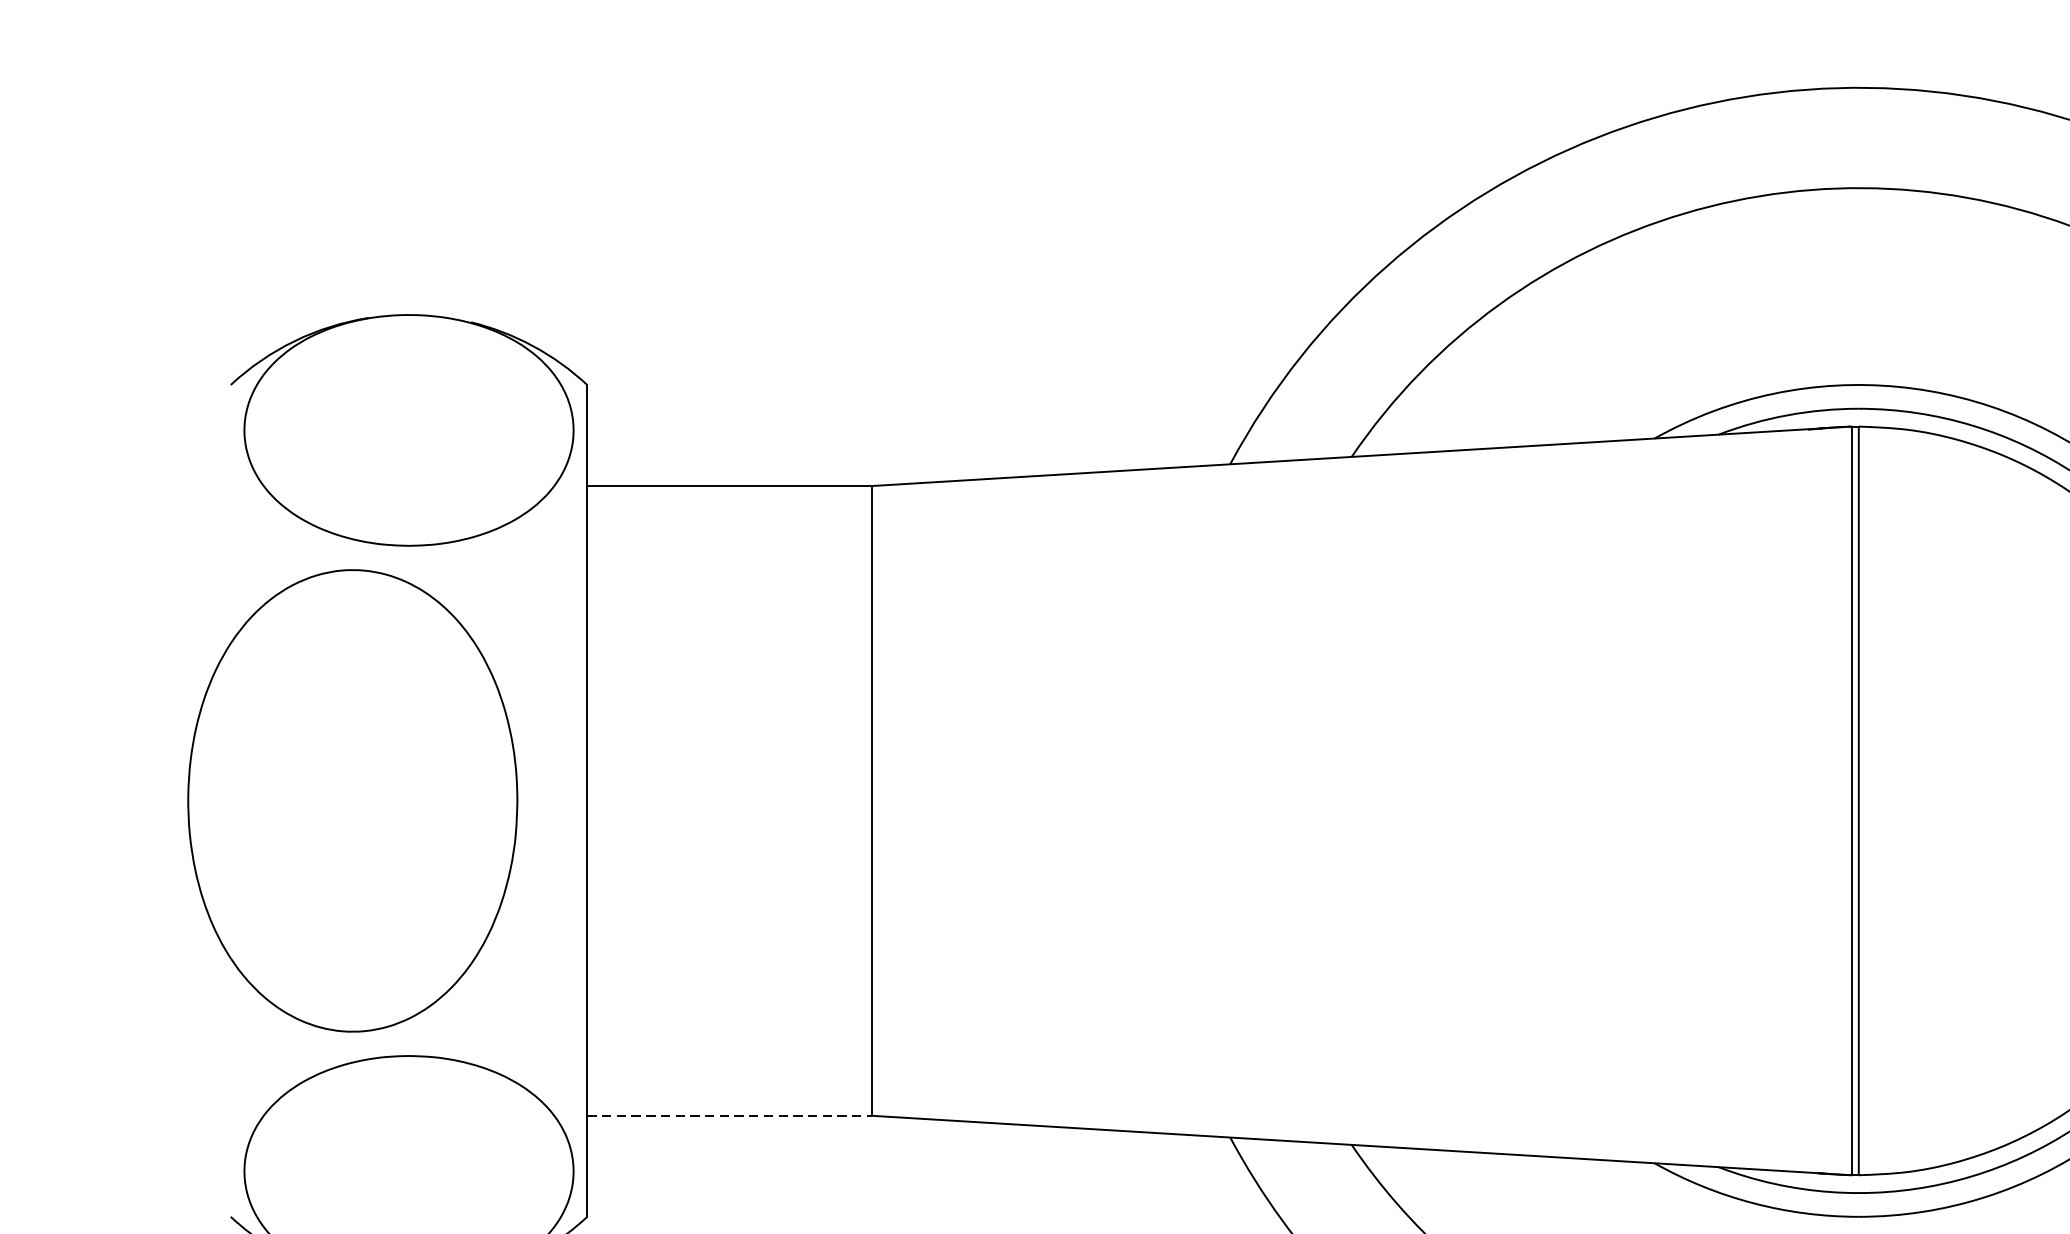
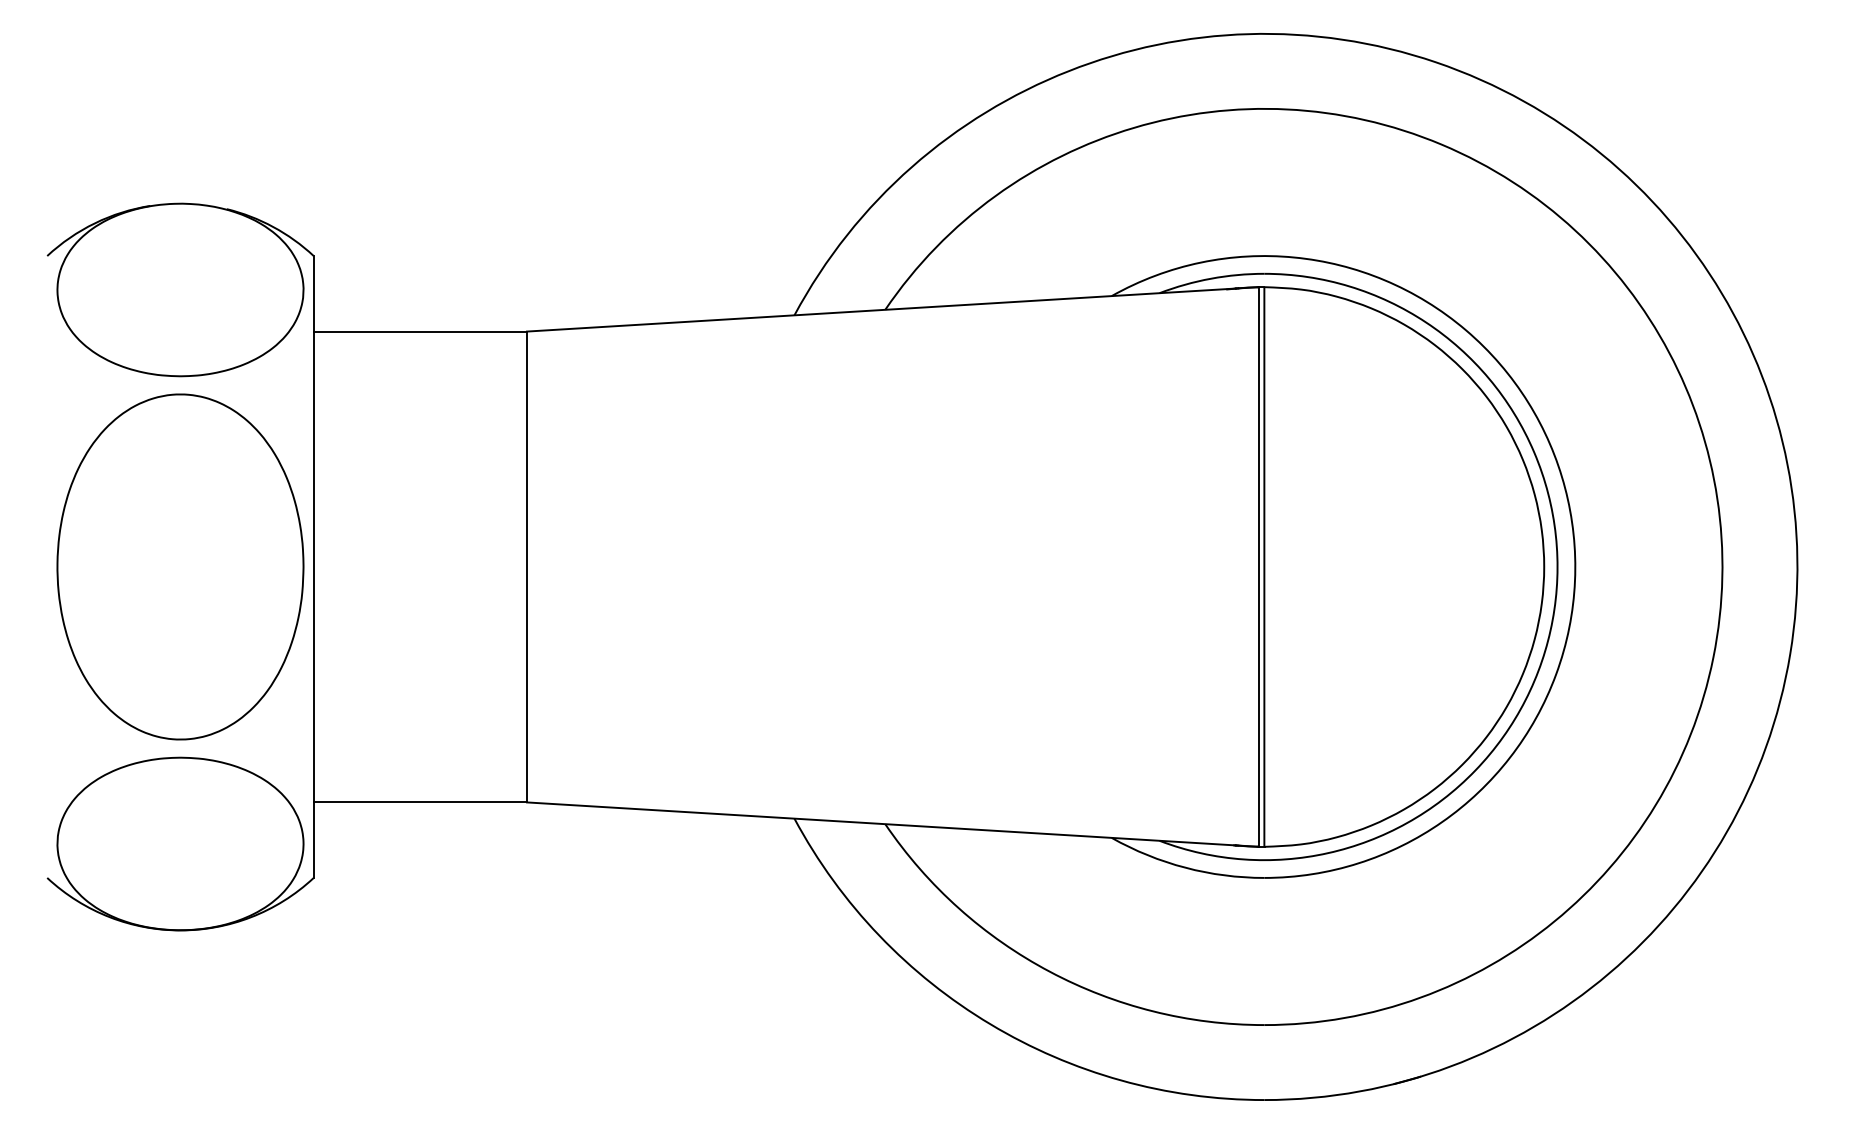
part: (352, 800) -> (180, 566), moved
line: (730, 1115) -> (420, 802), dashed -> solid

